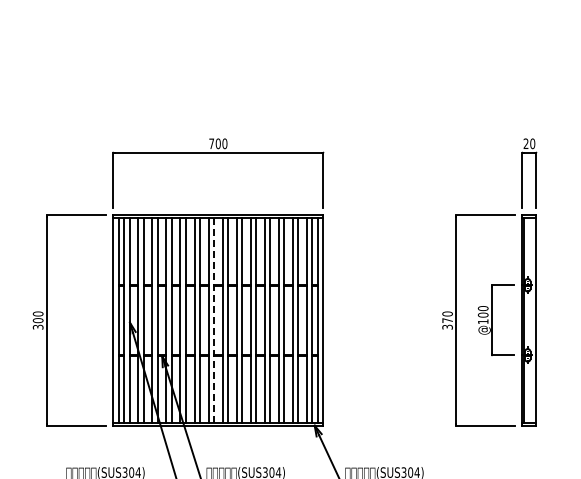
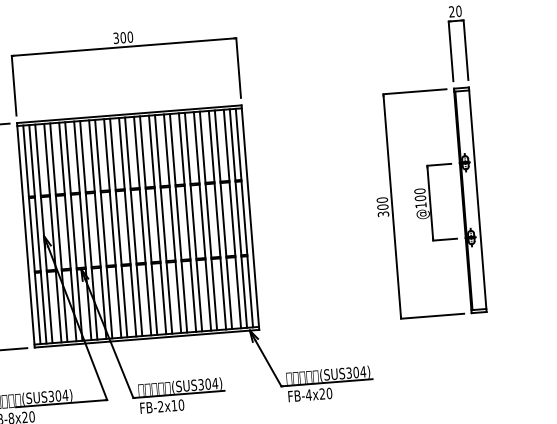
text: (211, 143) -> (115, 37), 700 -> 300
line: (214, 320) -> (134, 226), dashed -> solid
text: (447, 320) -> (382, 207), 370 -> 300

